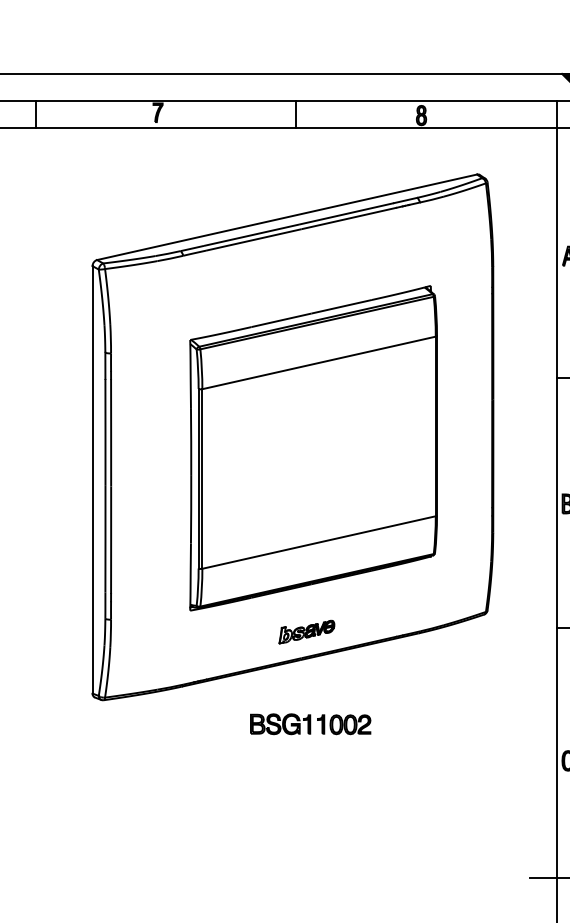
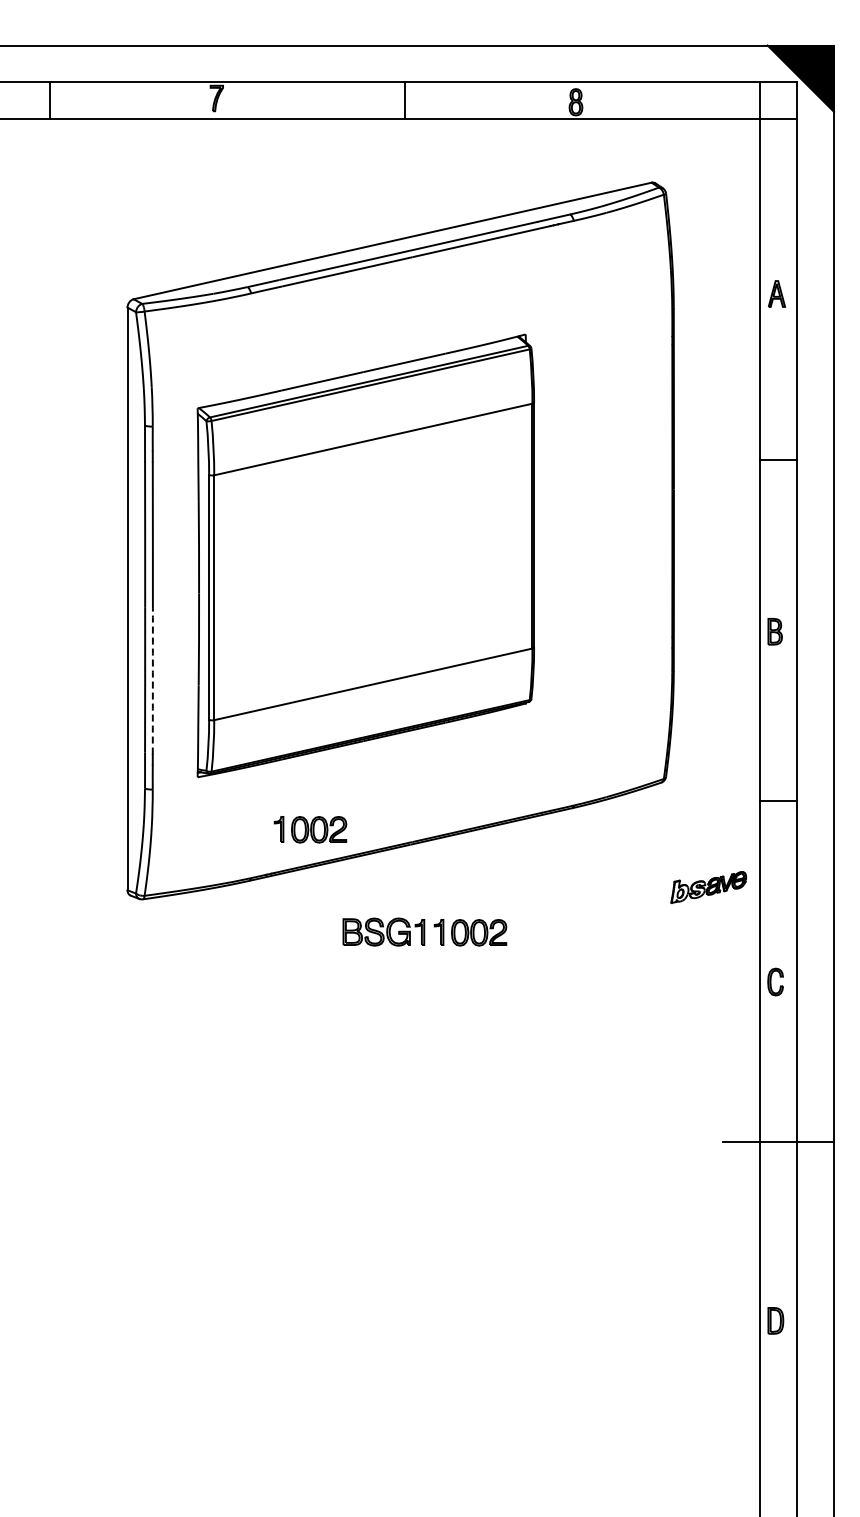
part: (313, 448) -> (365, 555), moved
arc: (110, 540) -> (152, 681), solid -> dashed
part: (306, 632) -> (708, 887), moved
part: (226, 648) -> (310, 829), added

